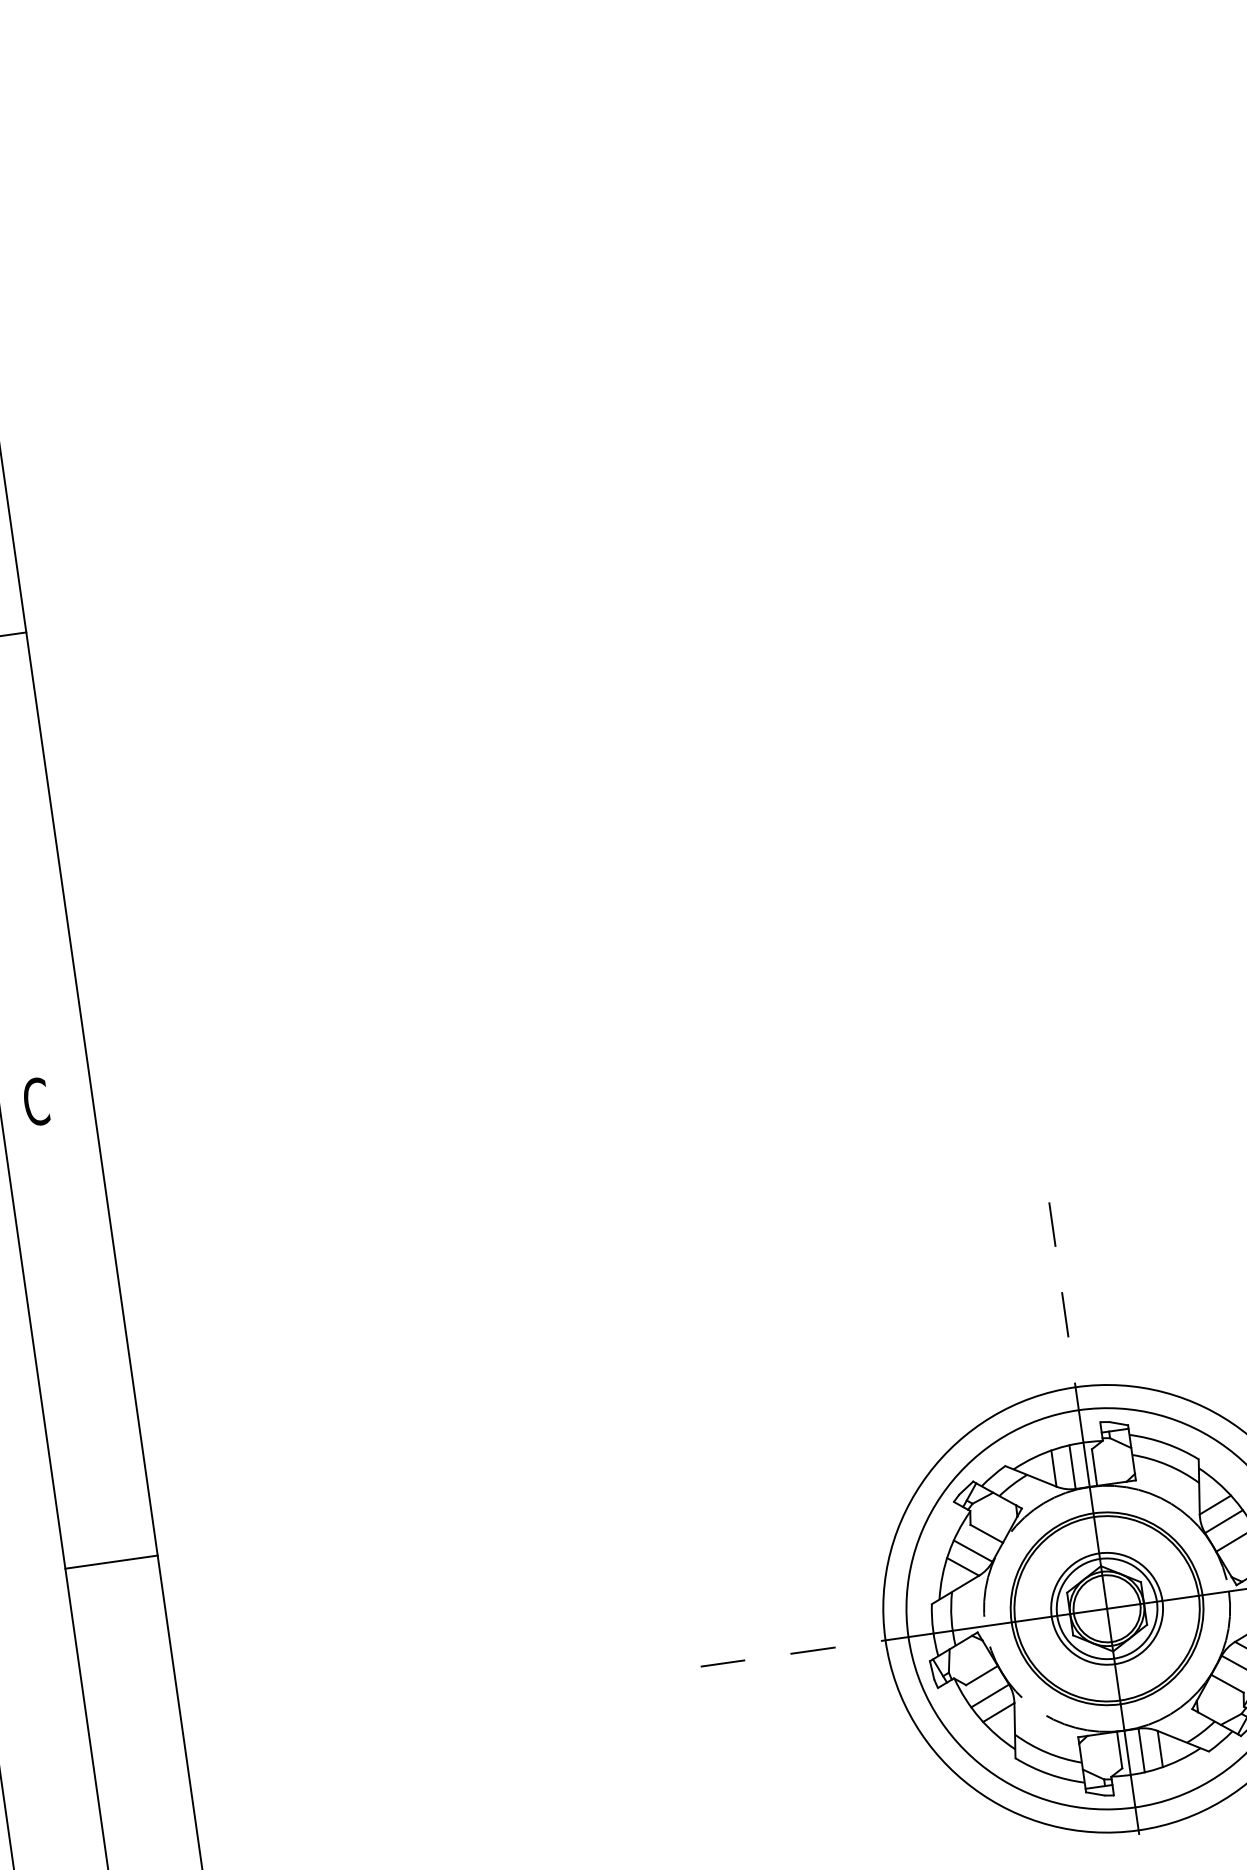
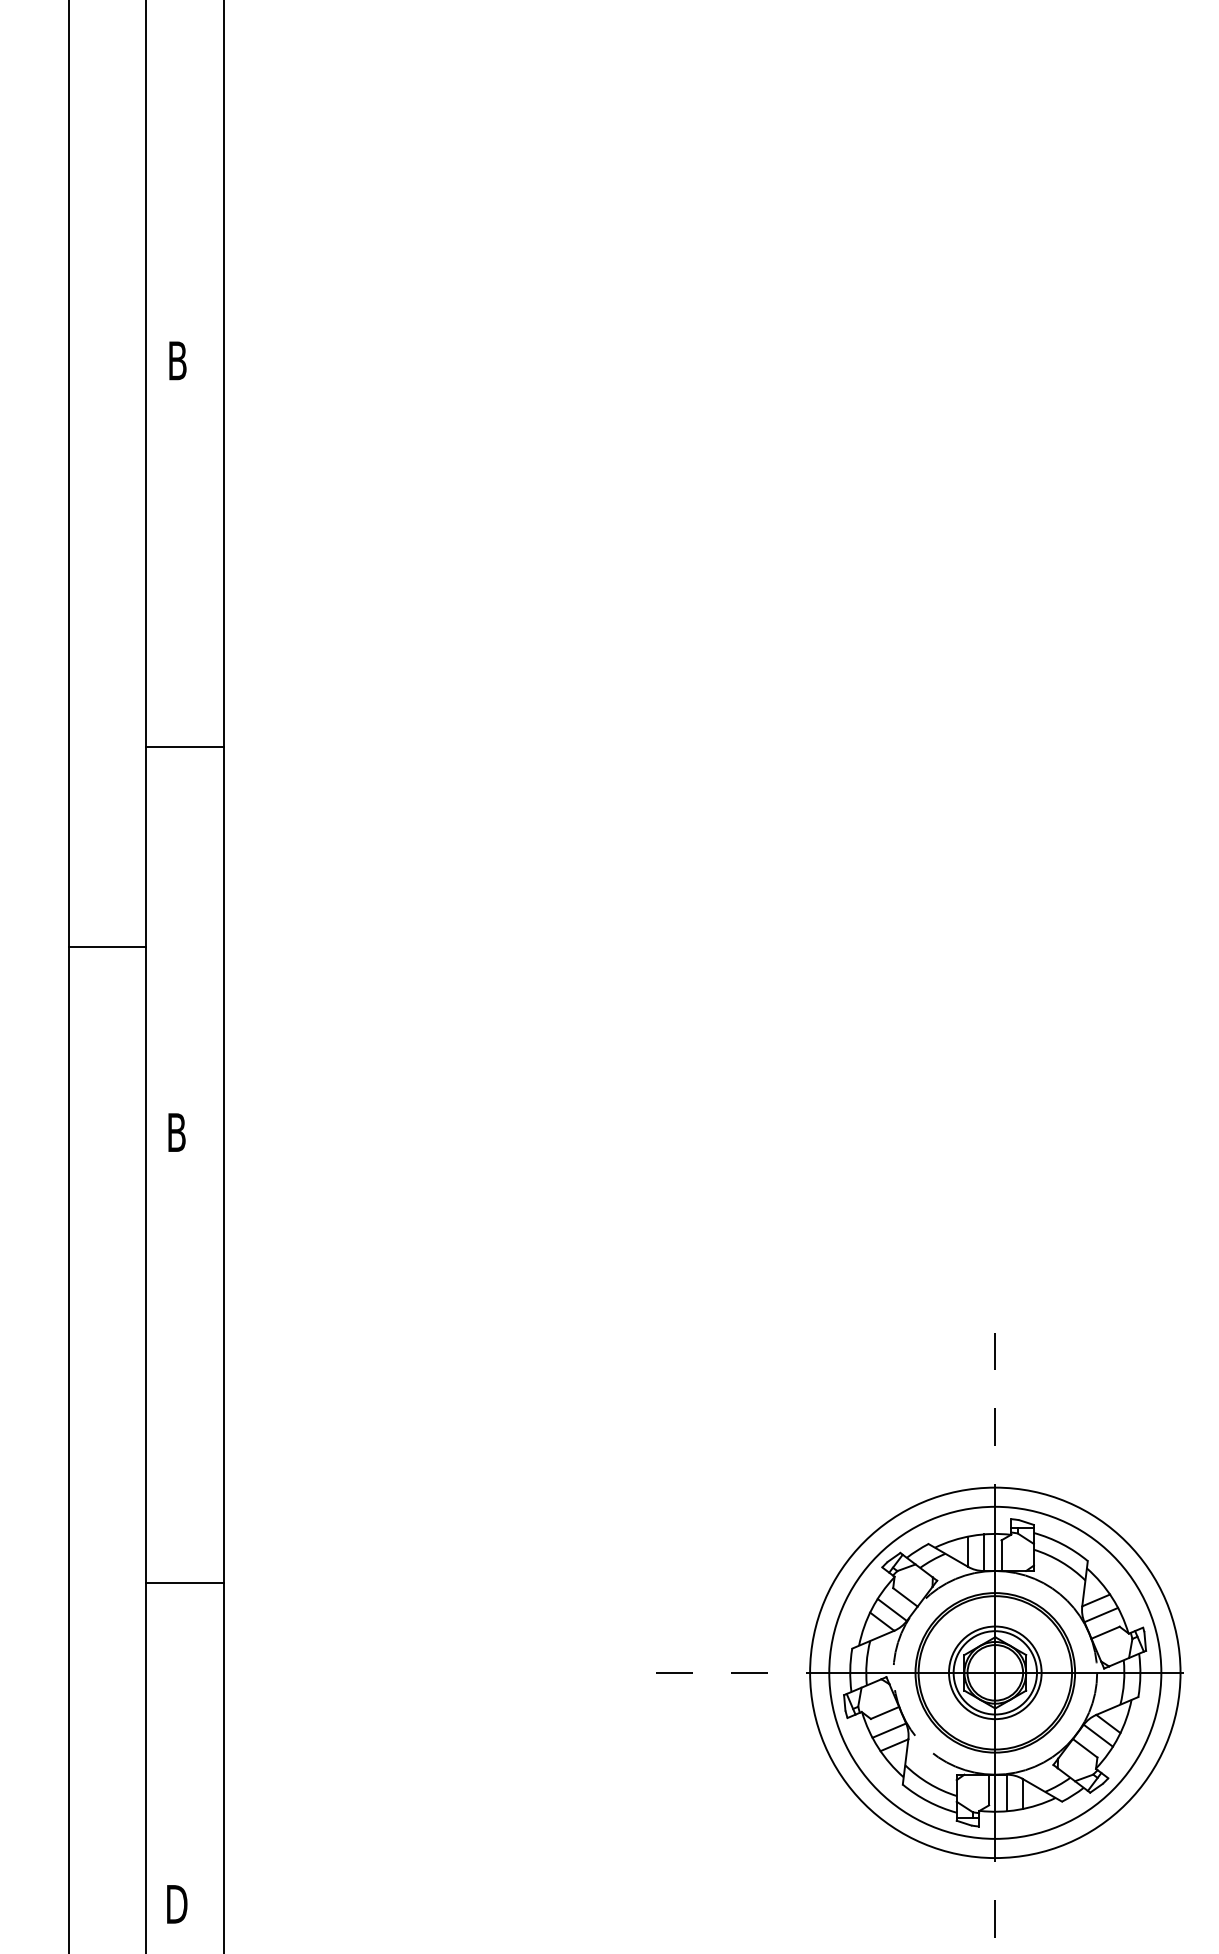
text: (35, 1101) -> (176, 1132), C -> B
line: (110, 1562) -> (184, 1582), moved

